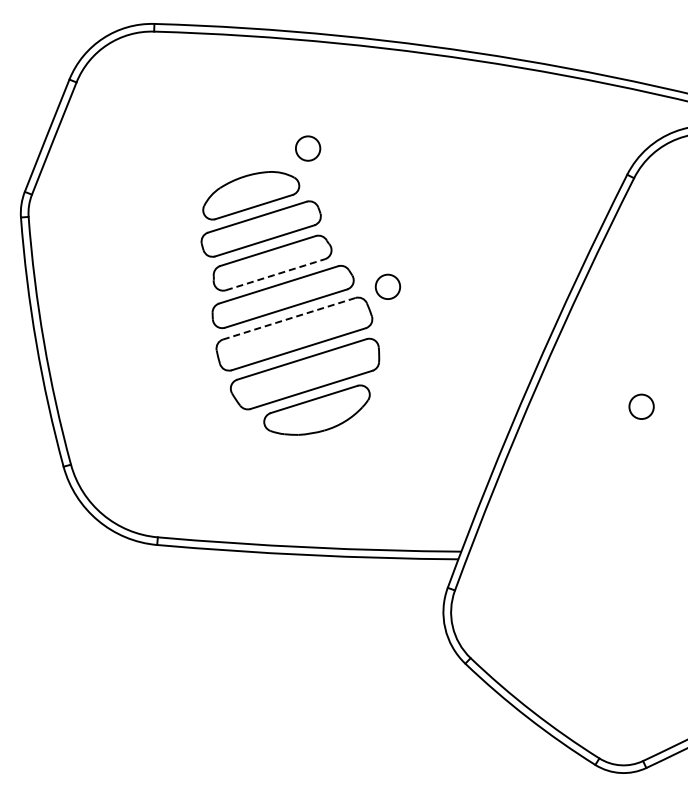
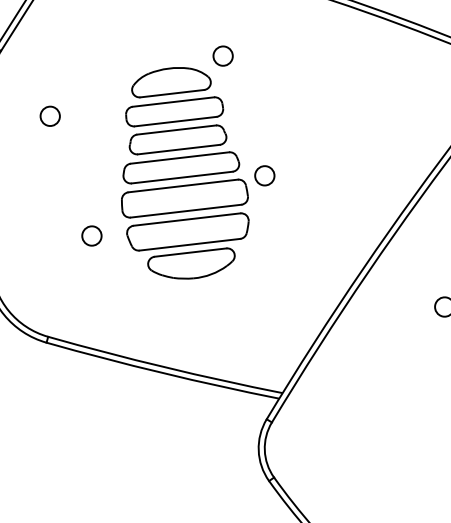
circle: (108, 263) -> (50, 116), added
line: (275, 274) -> (179, 149), dashed -> solid
line: (288, 318) -> (182, 185), dashed -> solid
circle: (188, 402) -> (92, 236), added

